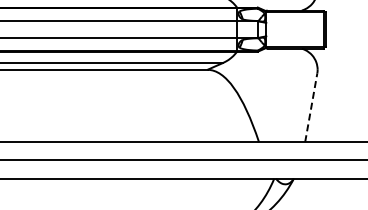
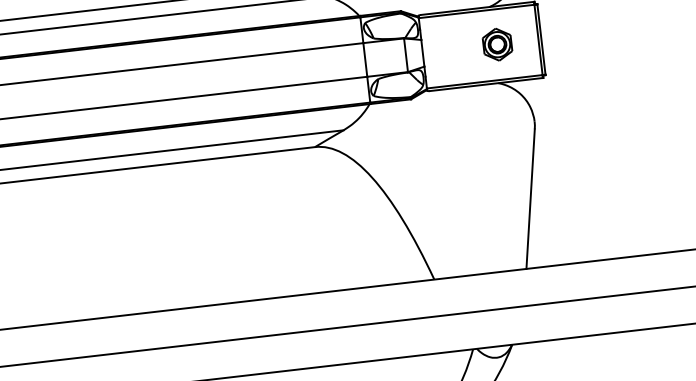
part: (303, 29) -> (497, 44), added
line: (311, 107) -> (531, 198), dashed -> solid

